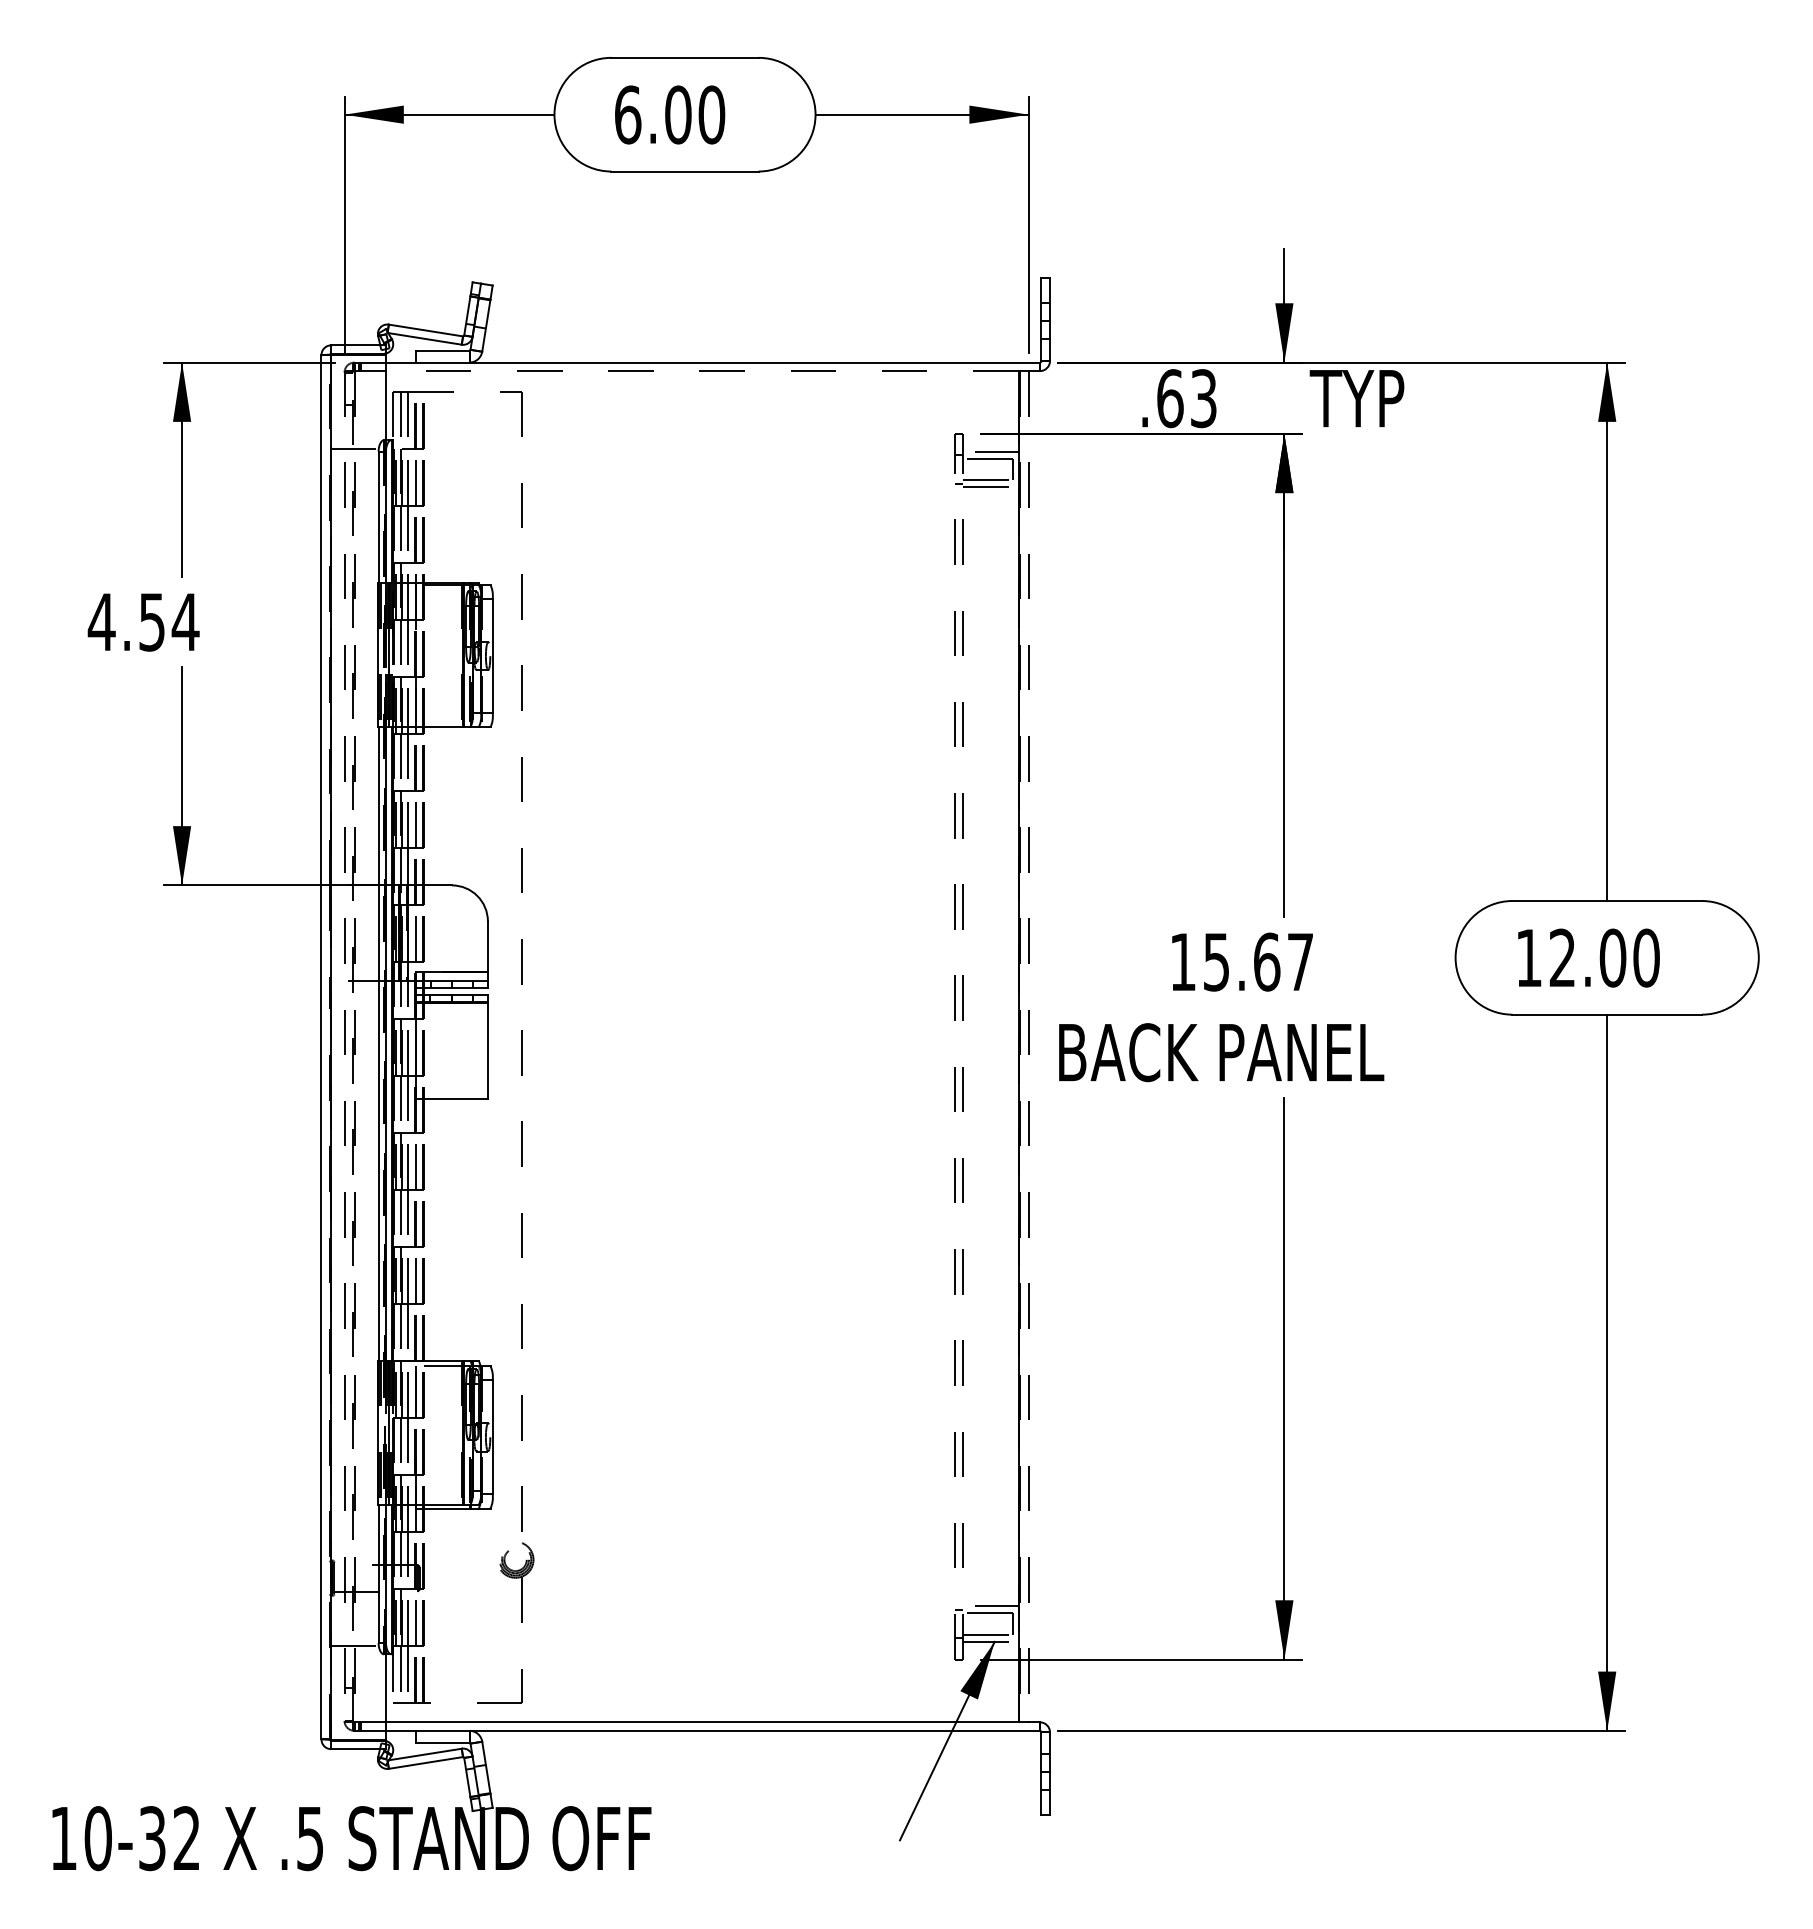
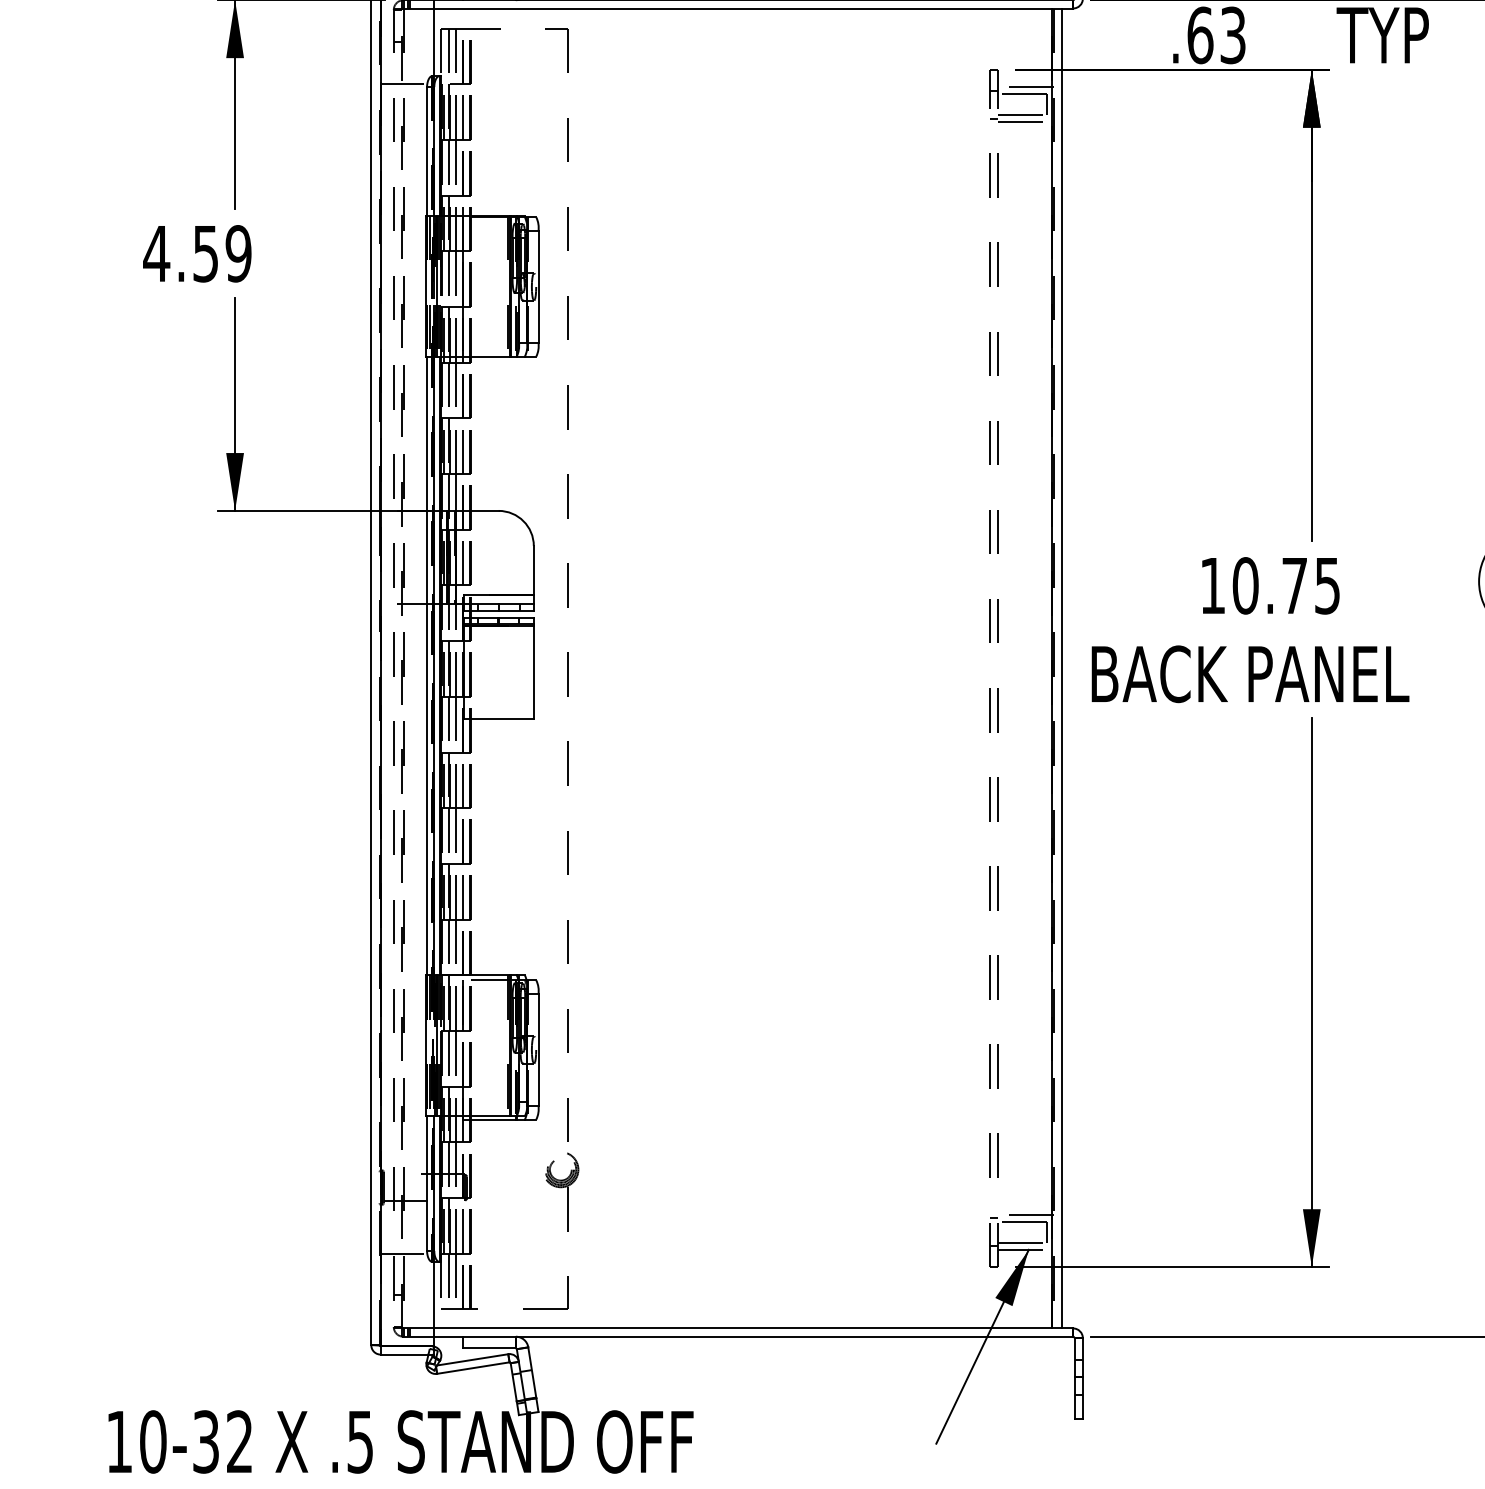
line: (702, 371) -> (743, 8), dashed -> solid
text: (185, 621) -> (238, 253), 4.54 -> 4.59
text: (1257, 961) -> (1285, 585), 15.67 -> 10.75
line: (1028, 1046) -> (1061, 668), dashed -> solid

